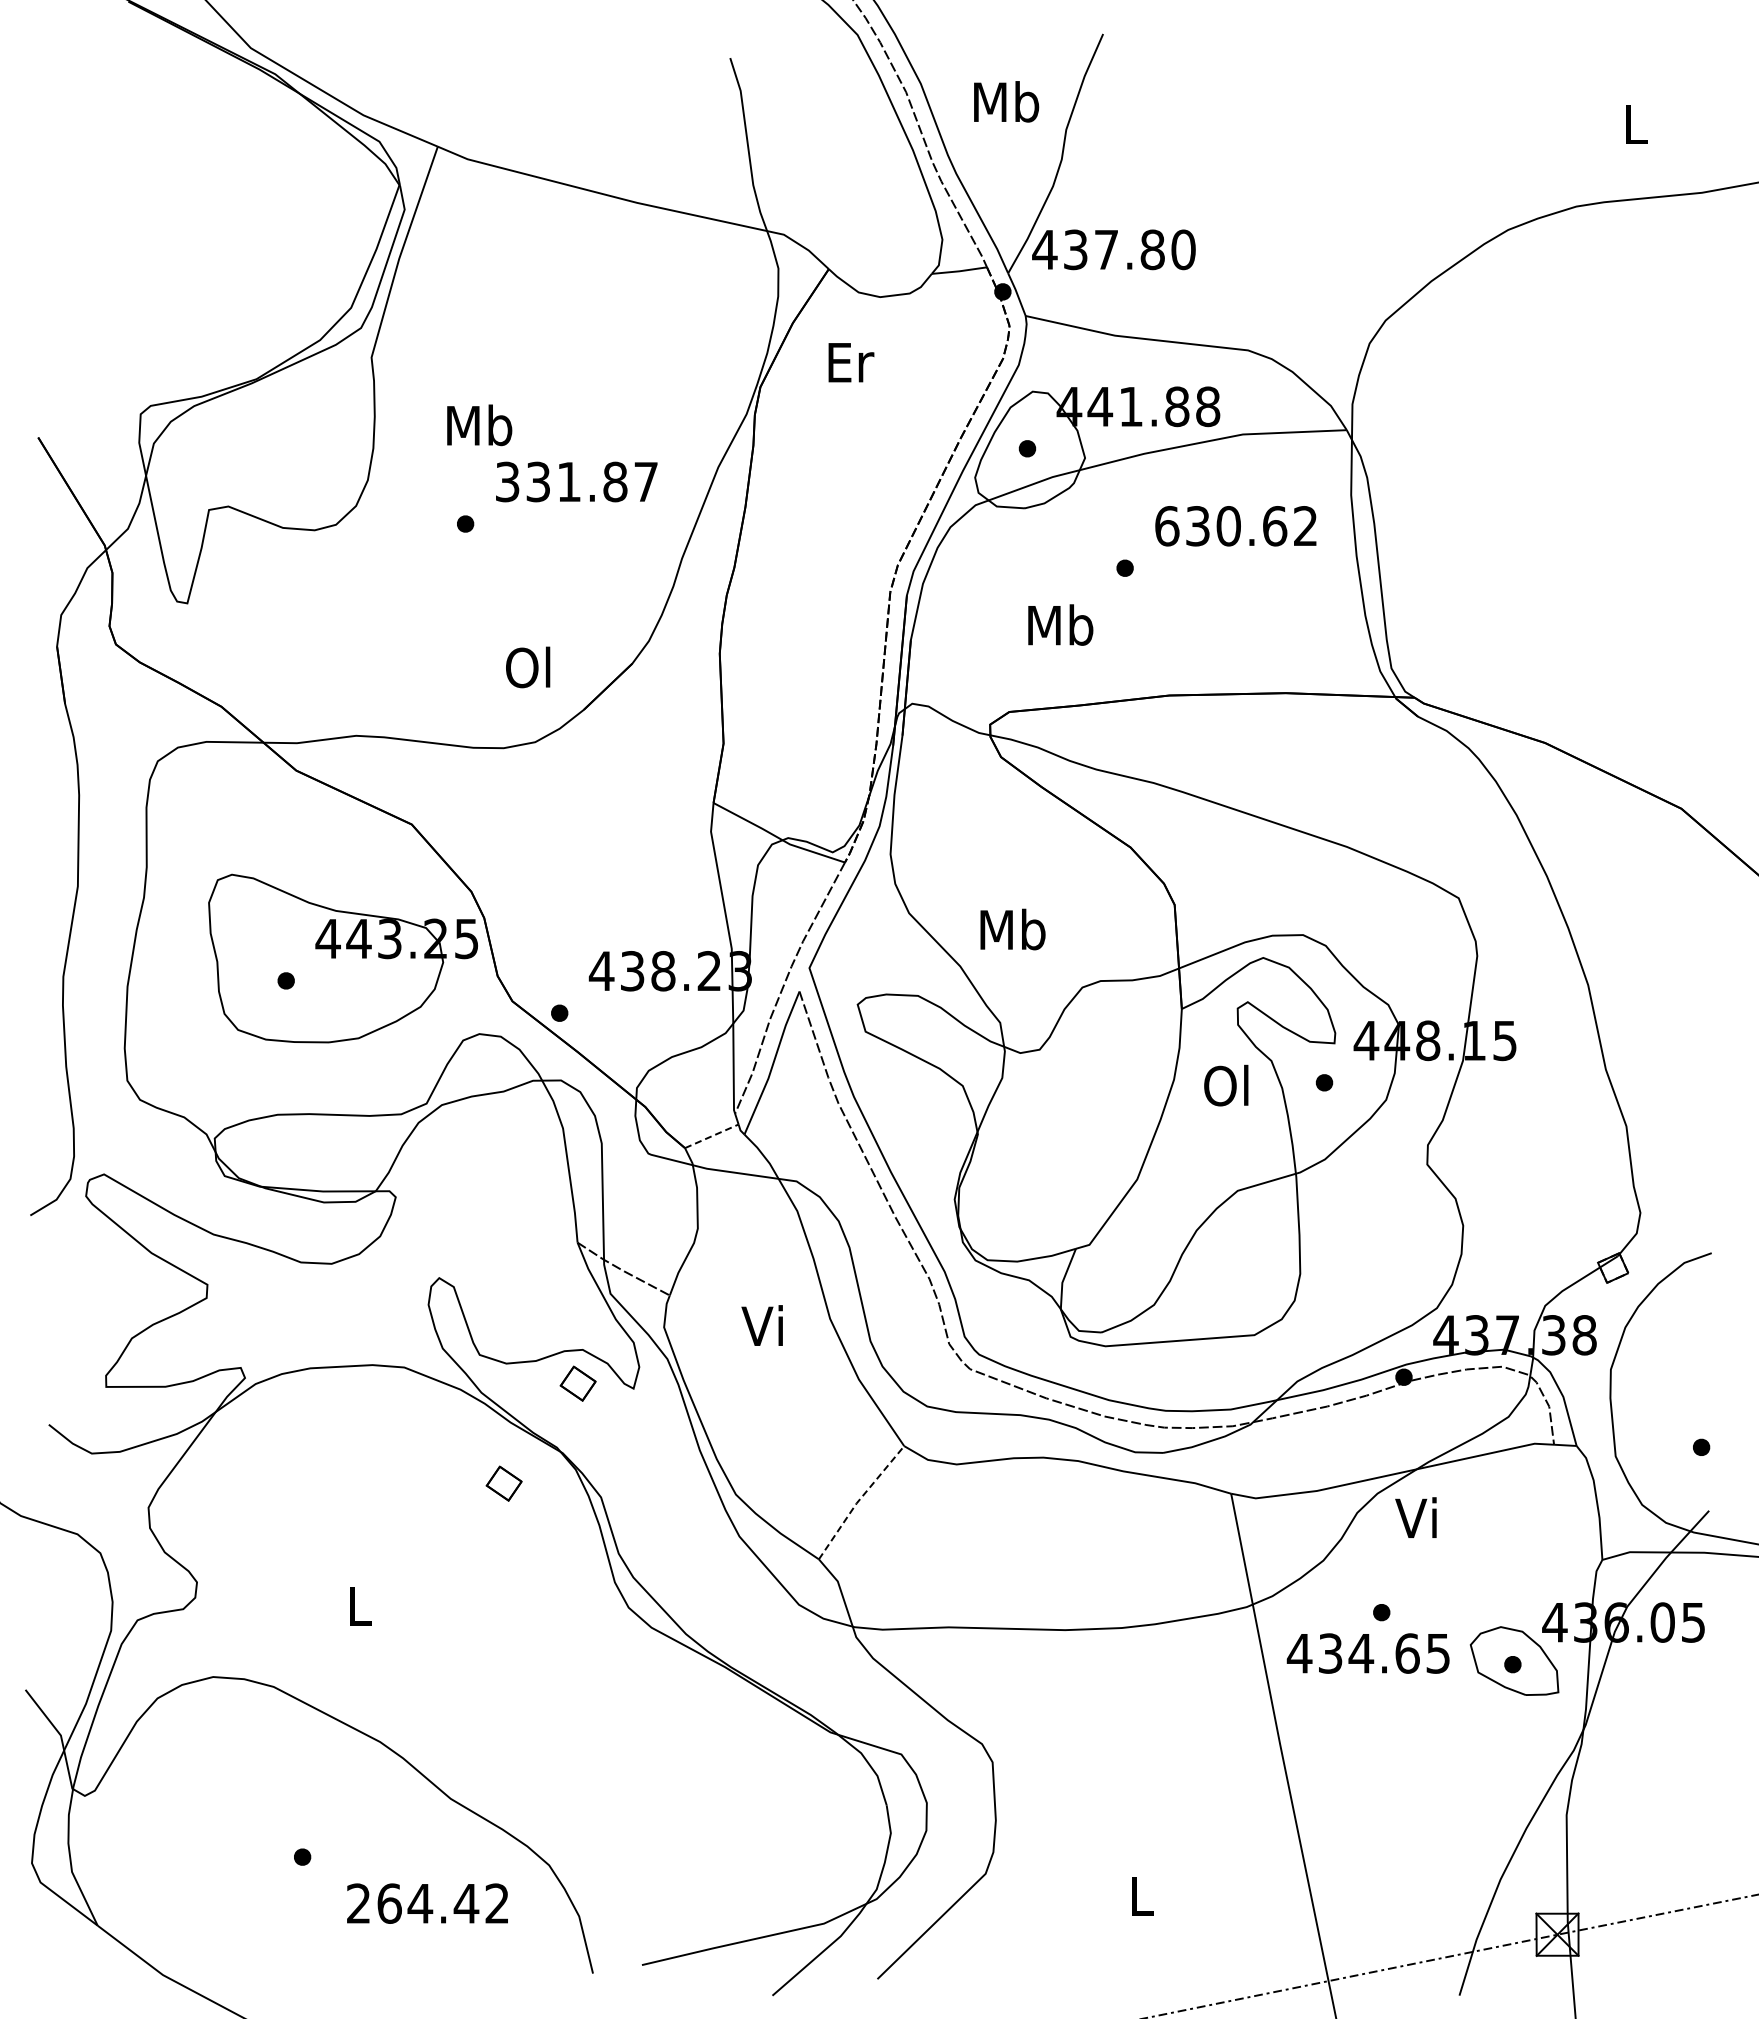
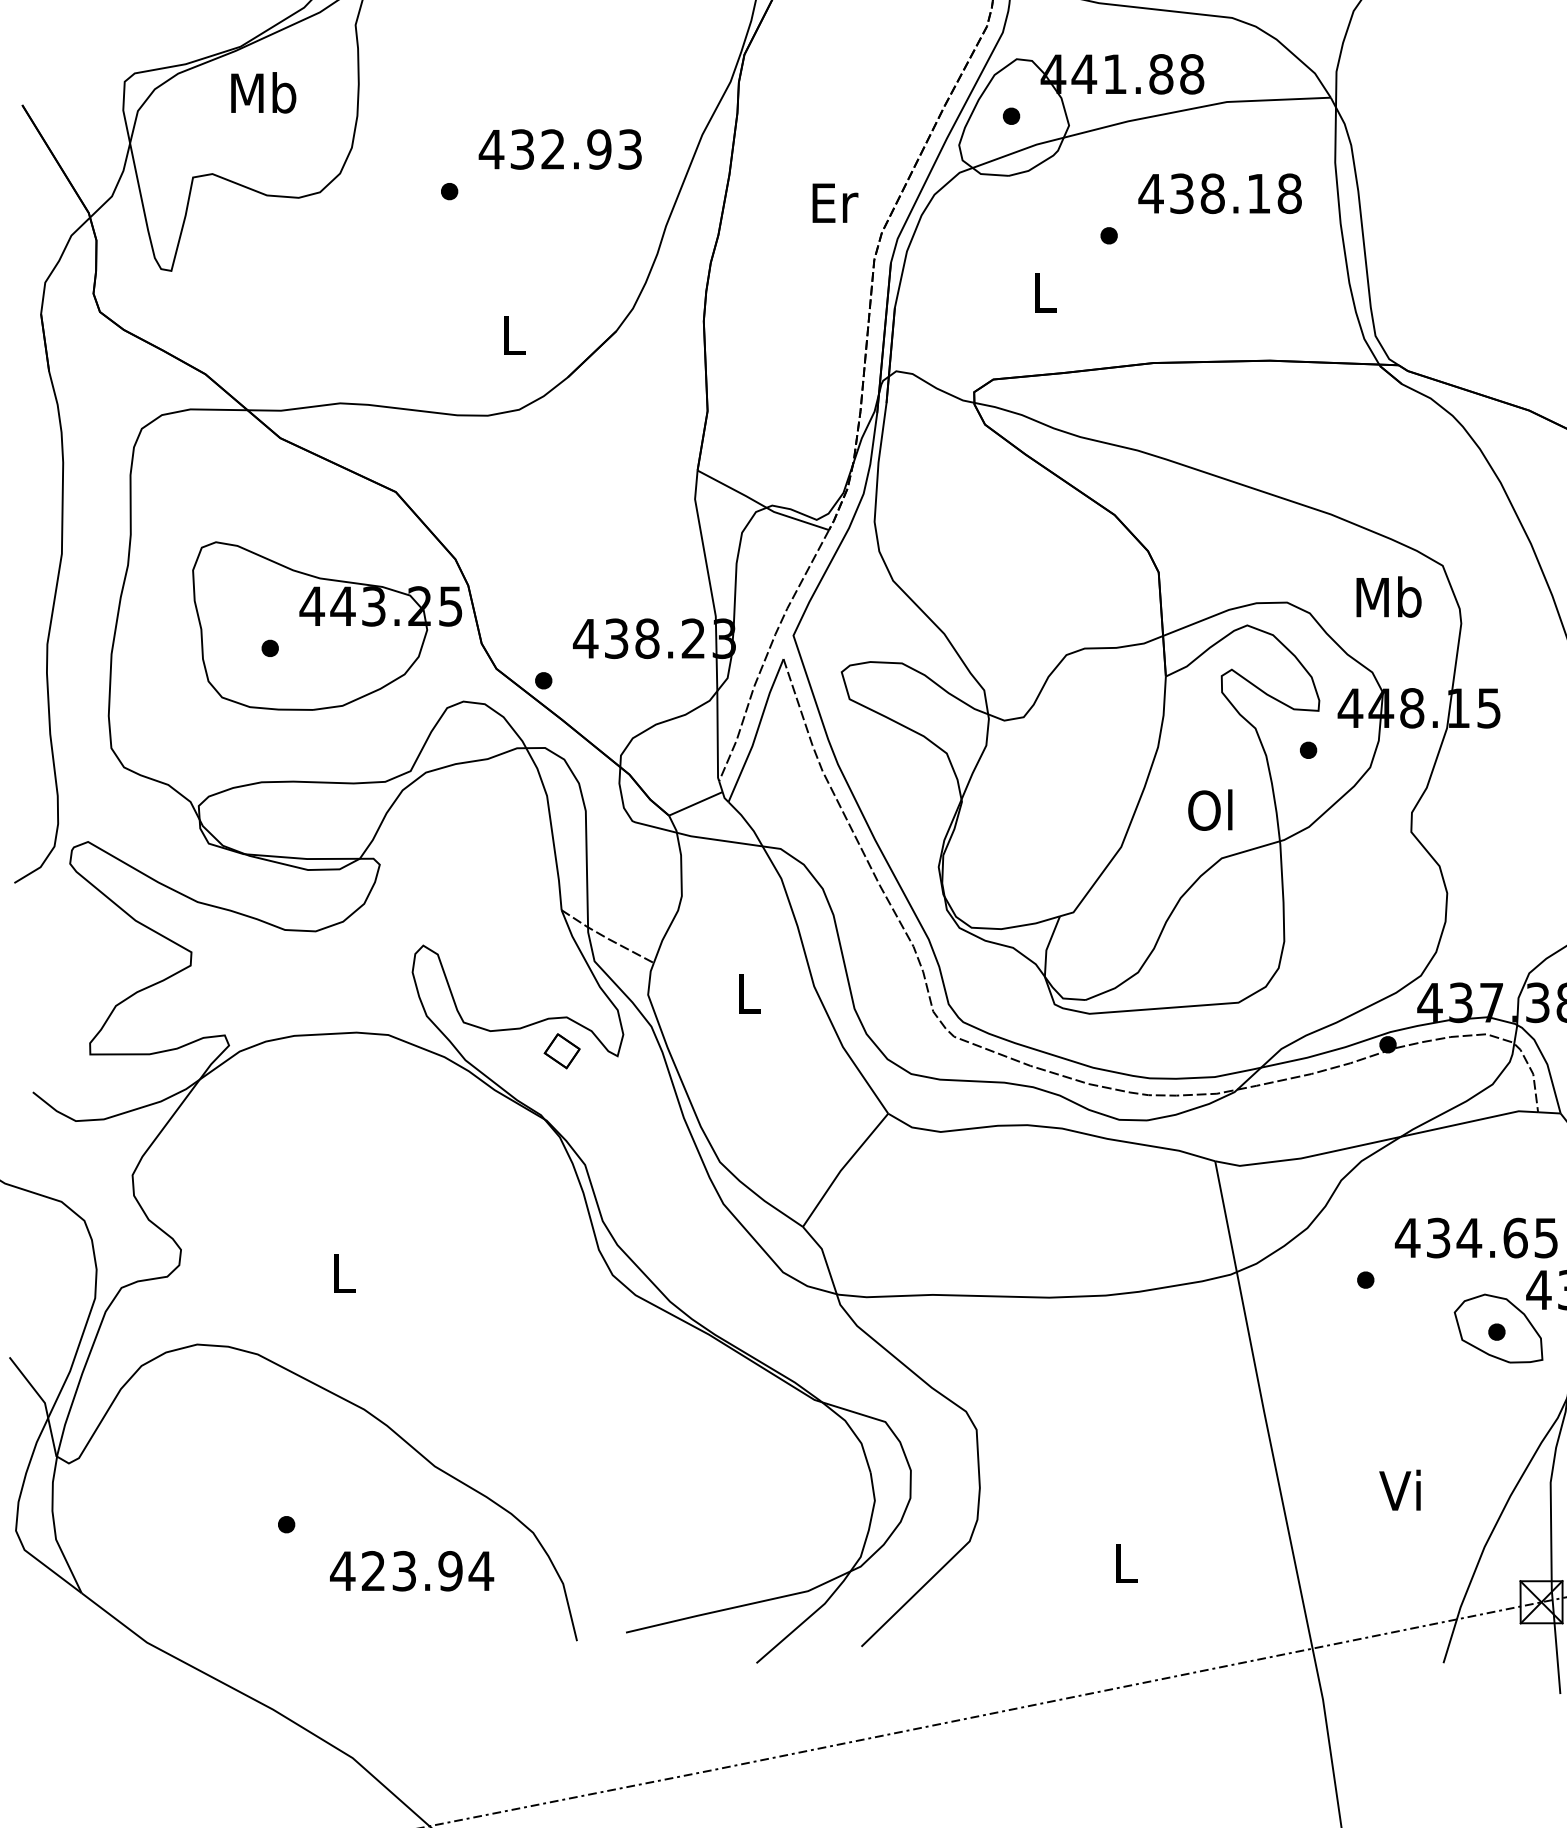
text: (851, 362) -> (835, 203), moved
text: (479, 425) -> (263, 93), moved
text: (575, 481) -> (559, 149), 331.87 -> 432.93
text: (1235, 526) -> (1219, 194), 630.62 -> 438.18
text: (1060, 624) -> (1044, 292), Mb -> L
text: (528, 667) -> (512, 335), Ol -> L
text: (1012, 929) -> (1388, 597), moved
text: (1226, 1085) -> (1210, 810), moved
line: (712, 1136) -> (696, 804), dashed -> solid
text: (761, 1325) -> (745, 993), Vi -> L
part: (503, 1483) -> (487, 1151), removed
line: (858, 1501) -> (842, 1169), dashed -> solid
text: (1415, 1517) -> (1399, 1490), moved
text: (1367, 1653) -> (1475, 1238), moved
text: (427, 1903) -> (411, 1571), 264.42 -> 423.94

